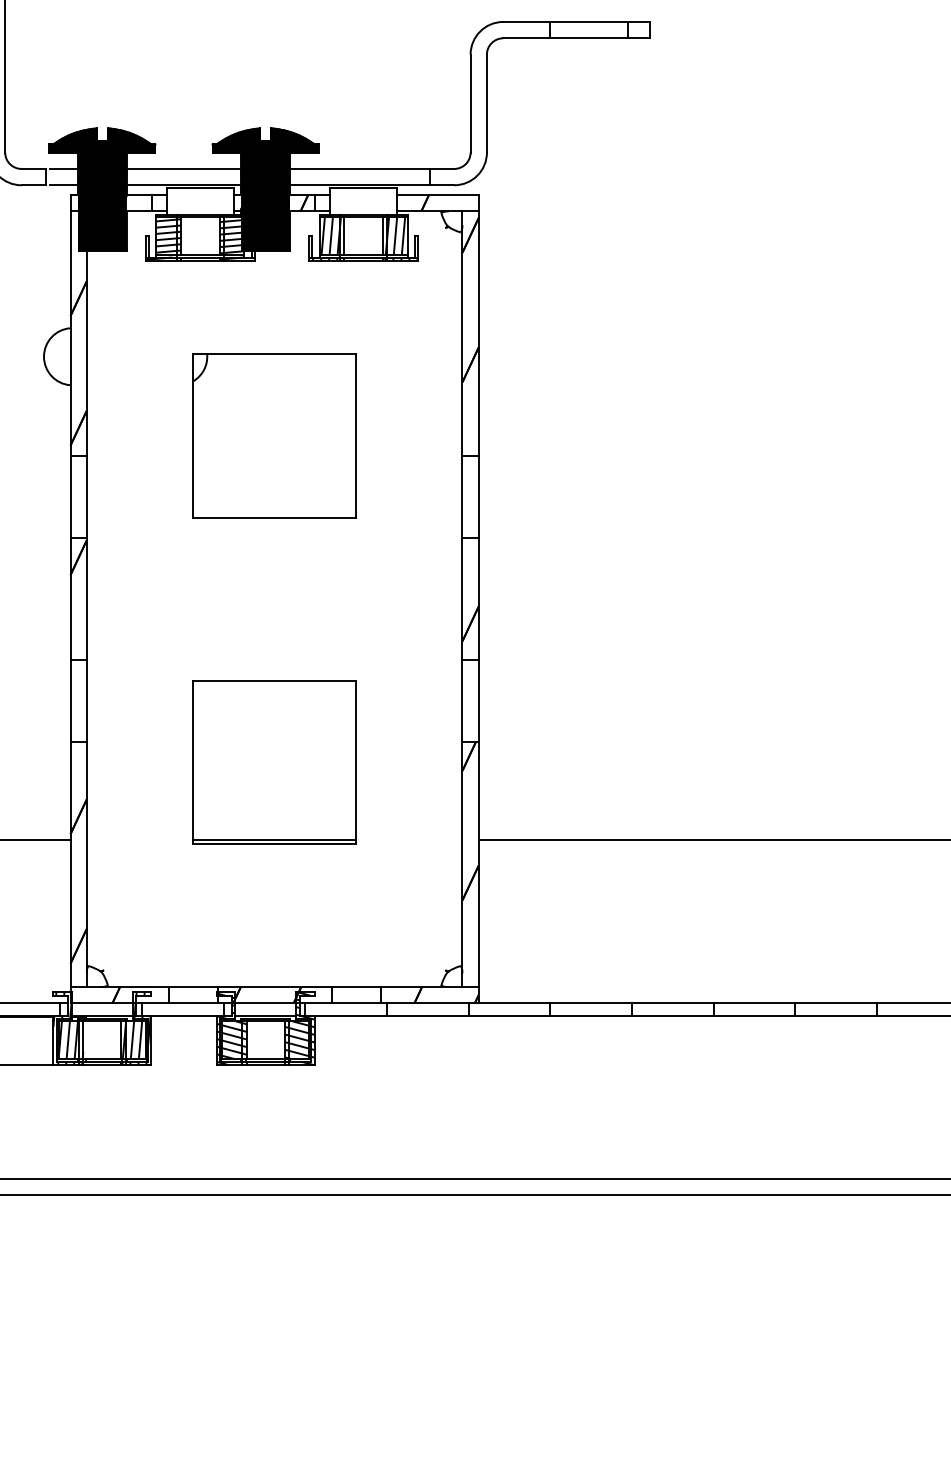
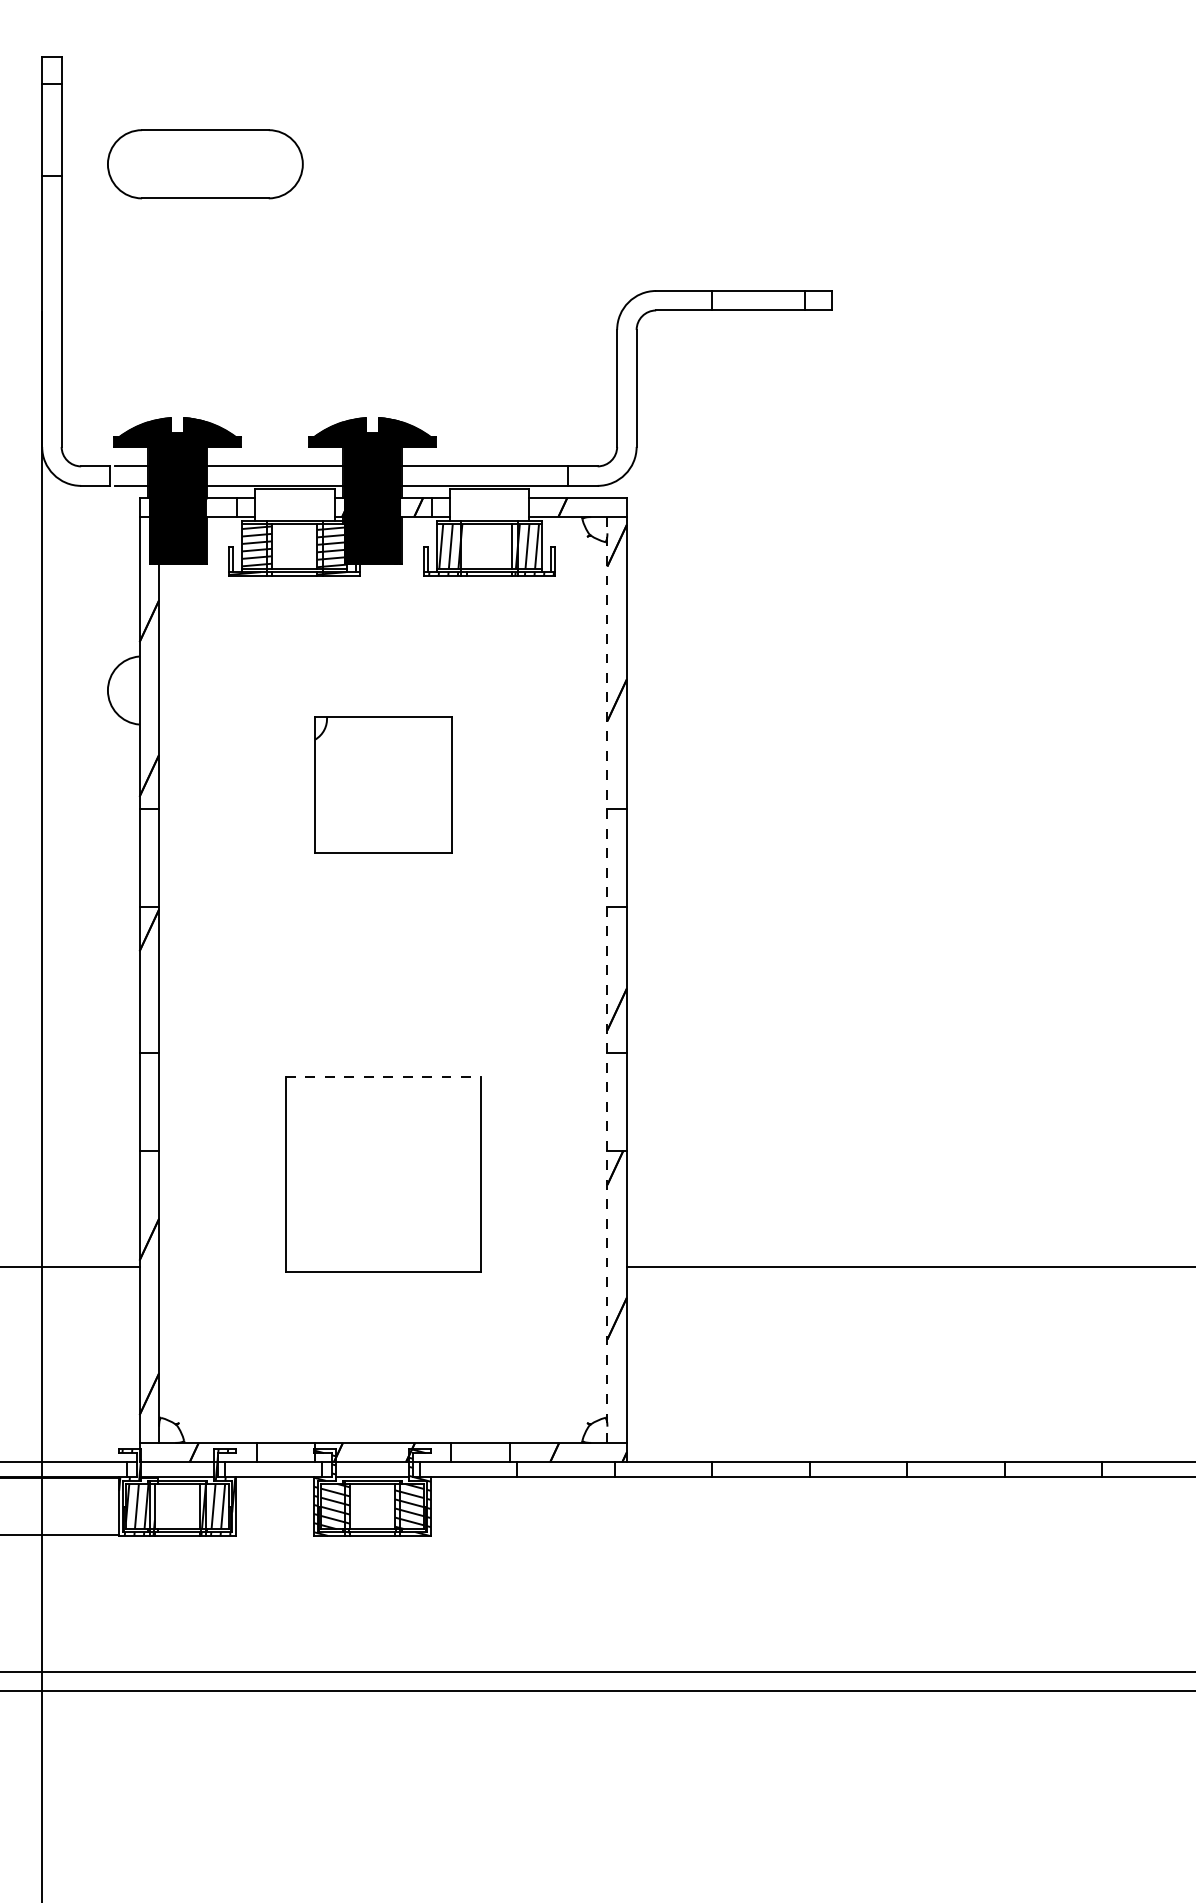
line: (344, 236) -> (466, 546), removed
part: (274, 436) -> (383, 785), size x0.7
line: (462, 599) -> (607, 980), solid -> dashed
line: (274, 680) -> (383, 1077), solid -> dashed
line: (274, 840) -> (382, 1267), removed

